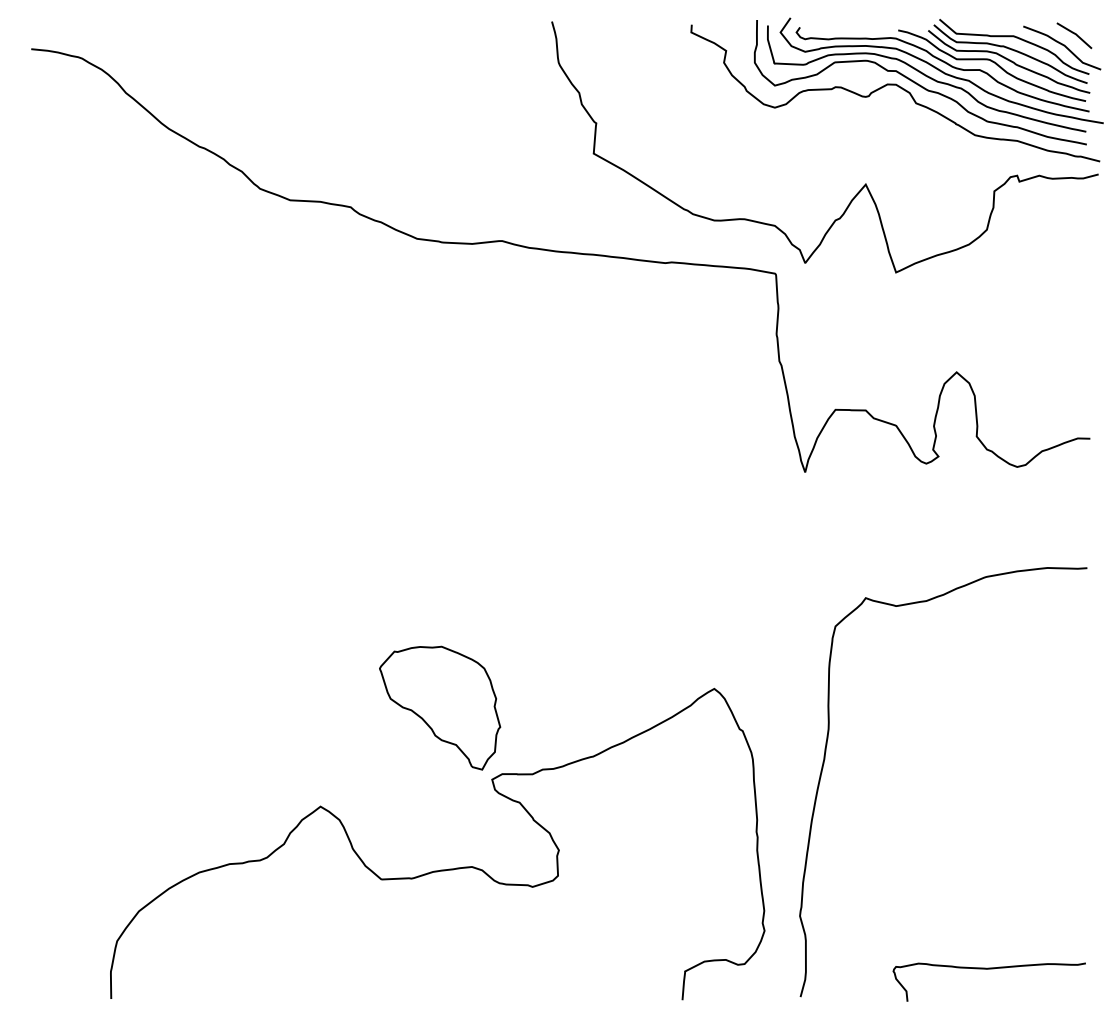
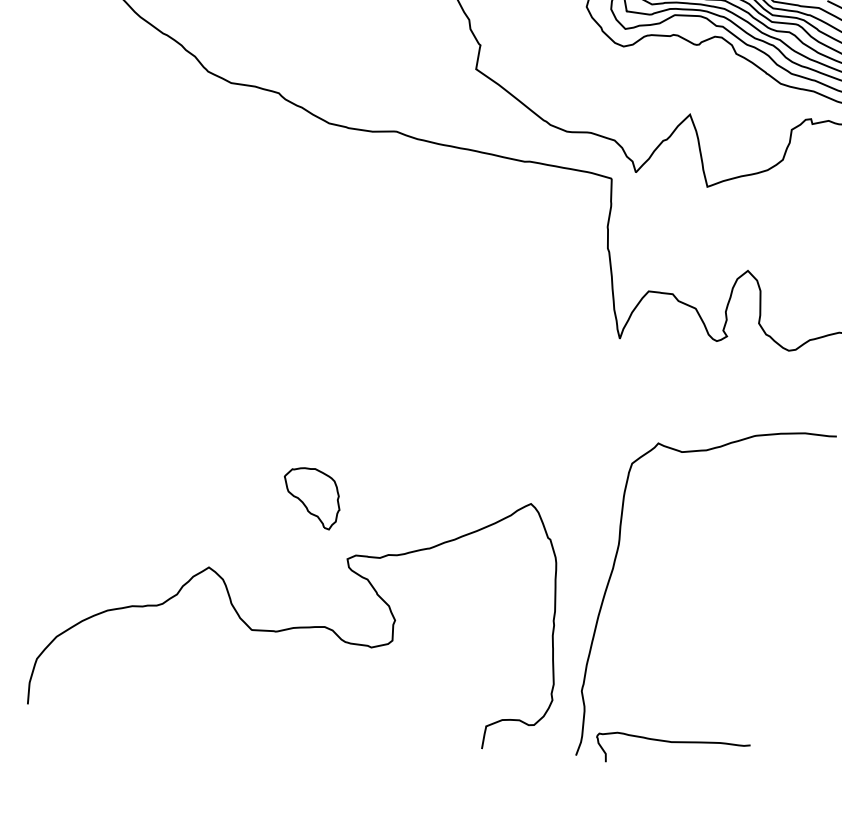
part: (440, 707) -> (311, 497), size x0.6
curve: (988, 969) -> (672, 742), moved

